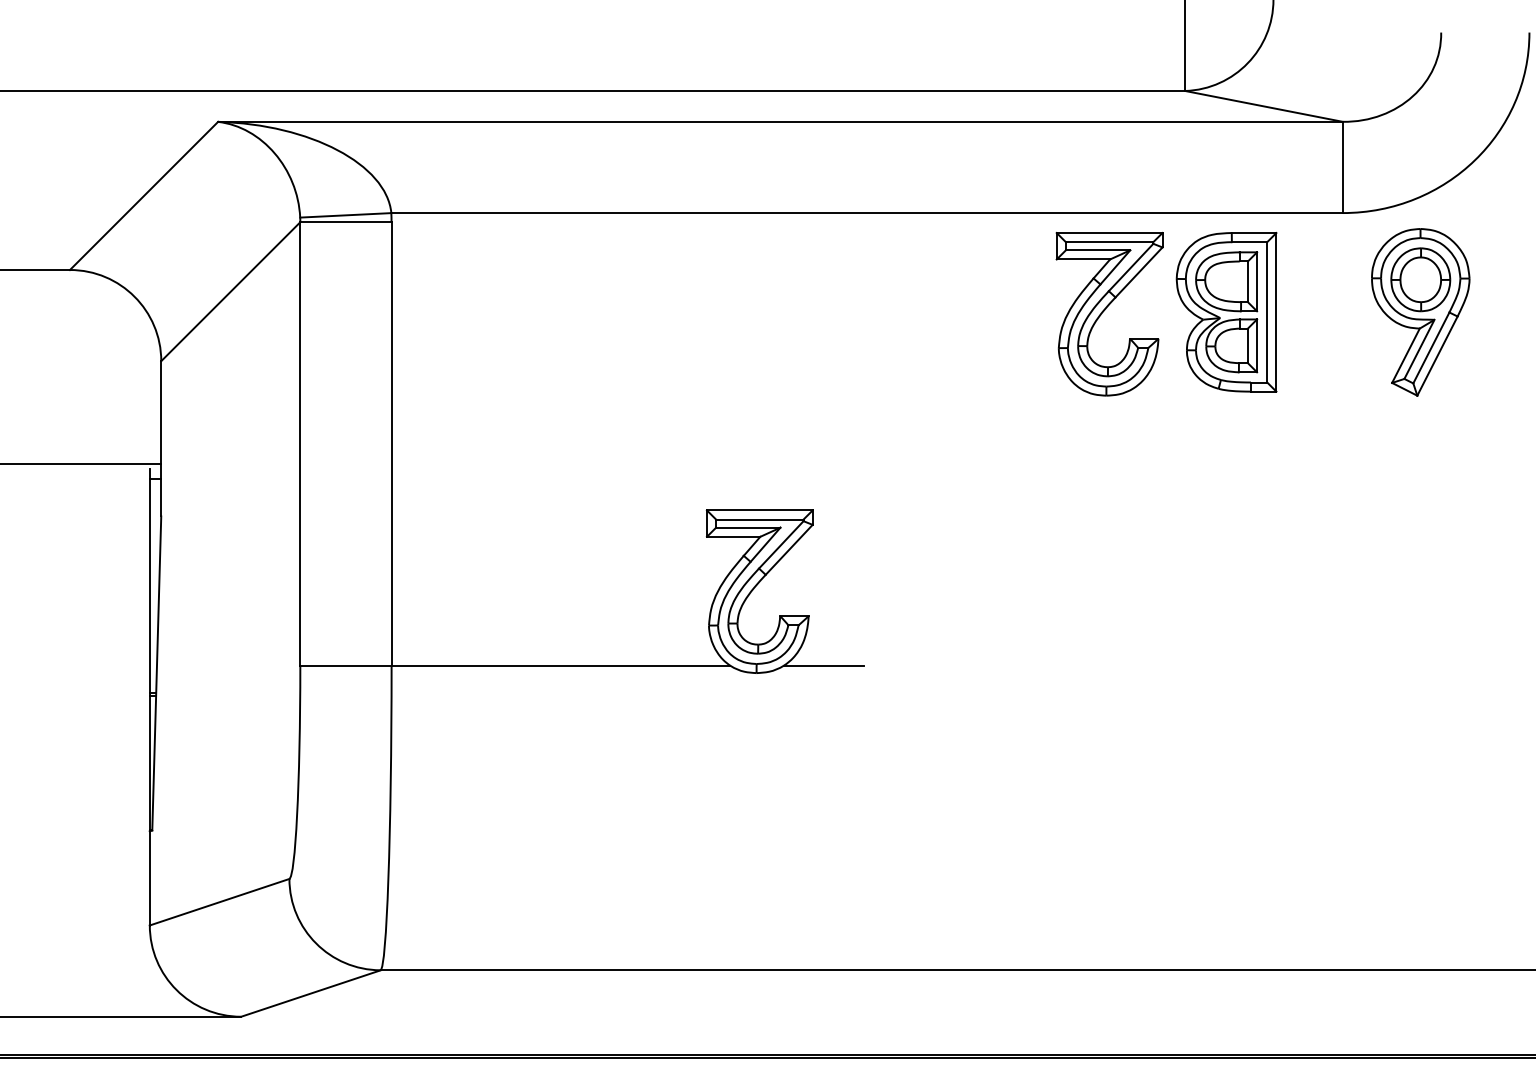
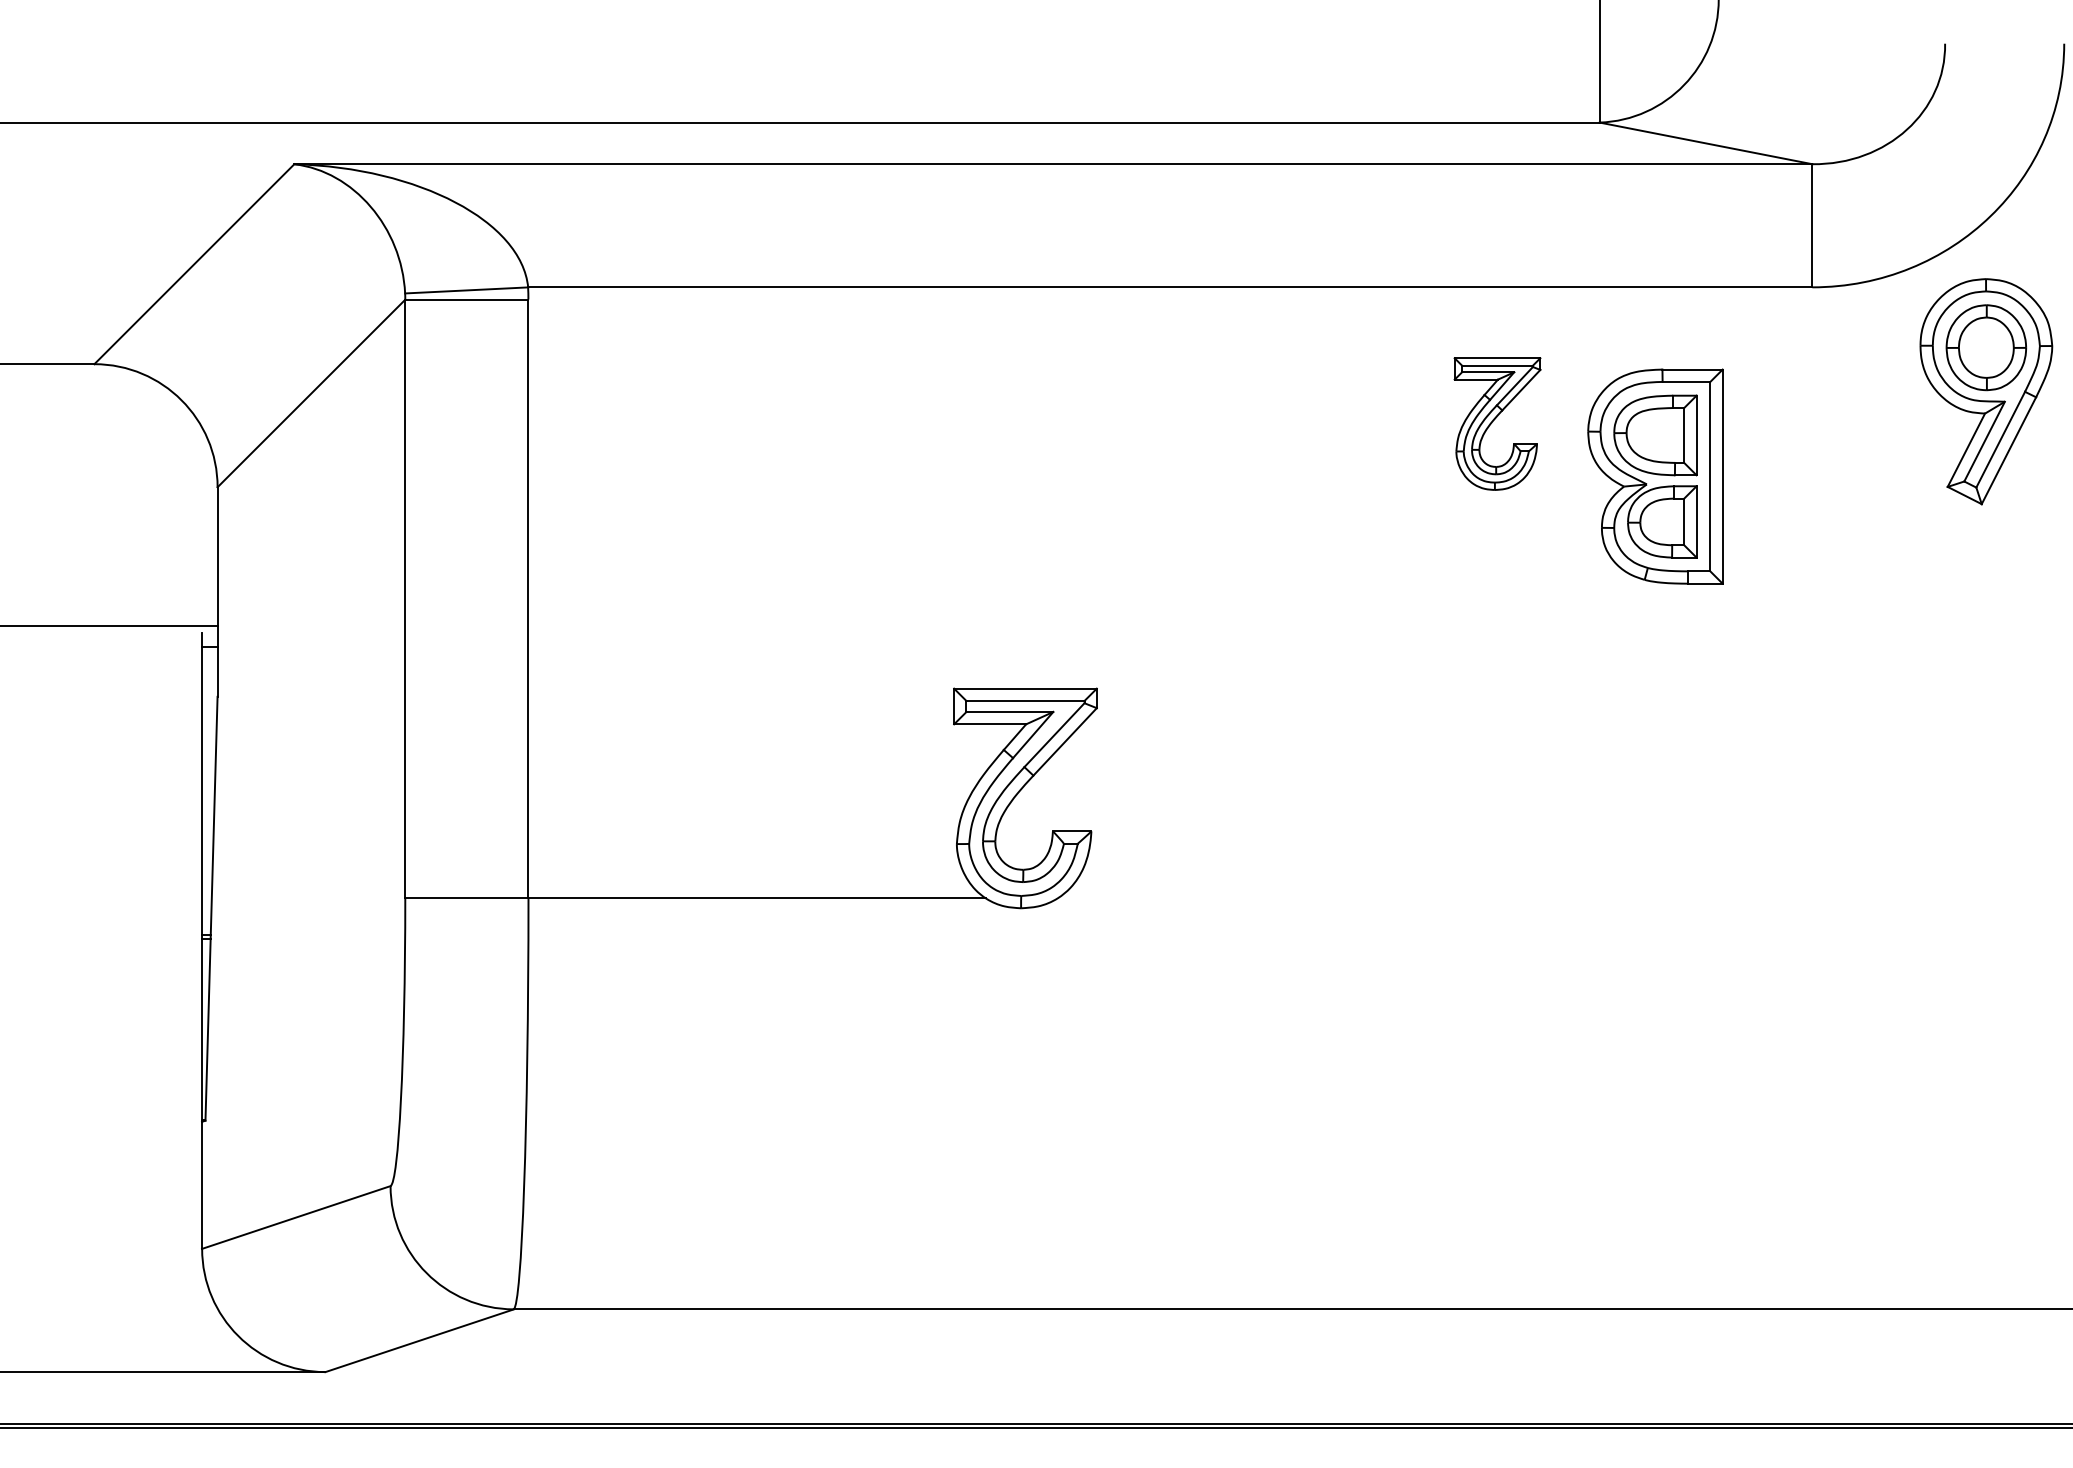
part: (1226, 312) -> (1655, 476), moved
part: (1420, 312) -> (1986, 391), moved
part: (1109, 314) -> (1497, 424), size x0.6
line: (823, 665) -> (1111, 897), removed

